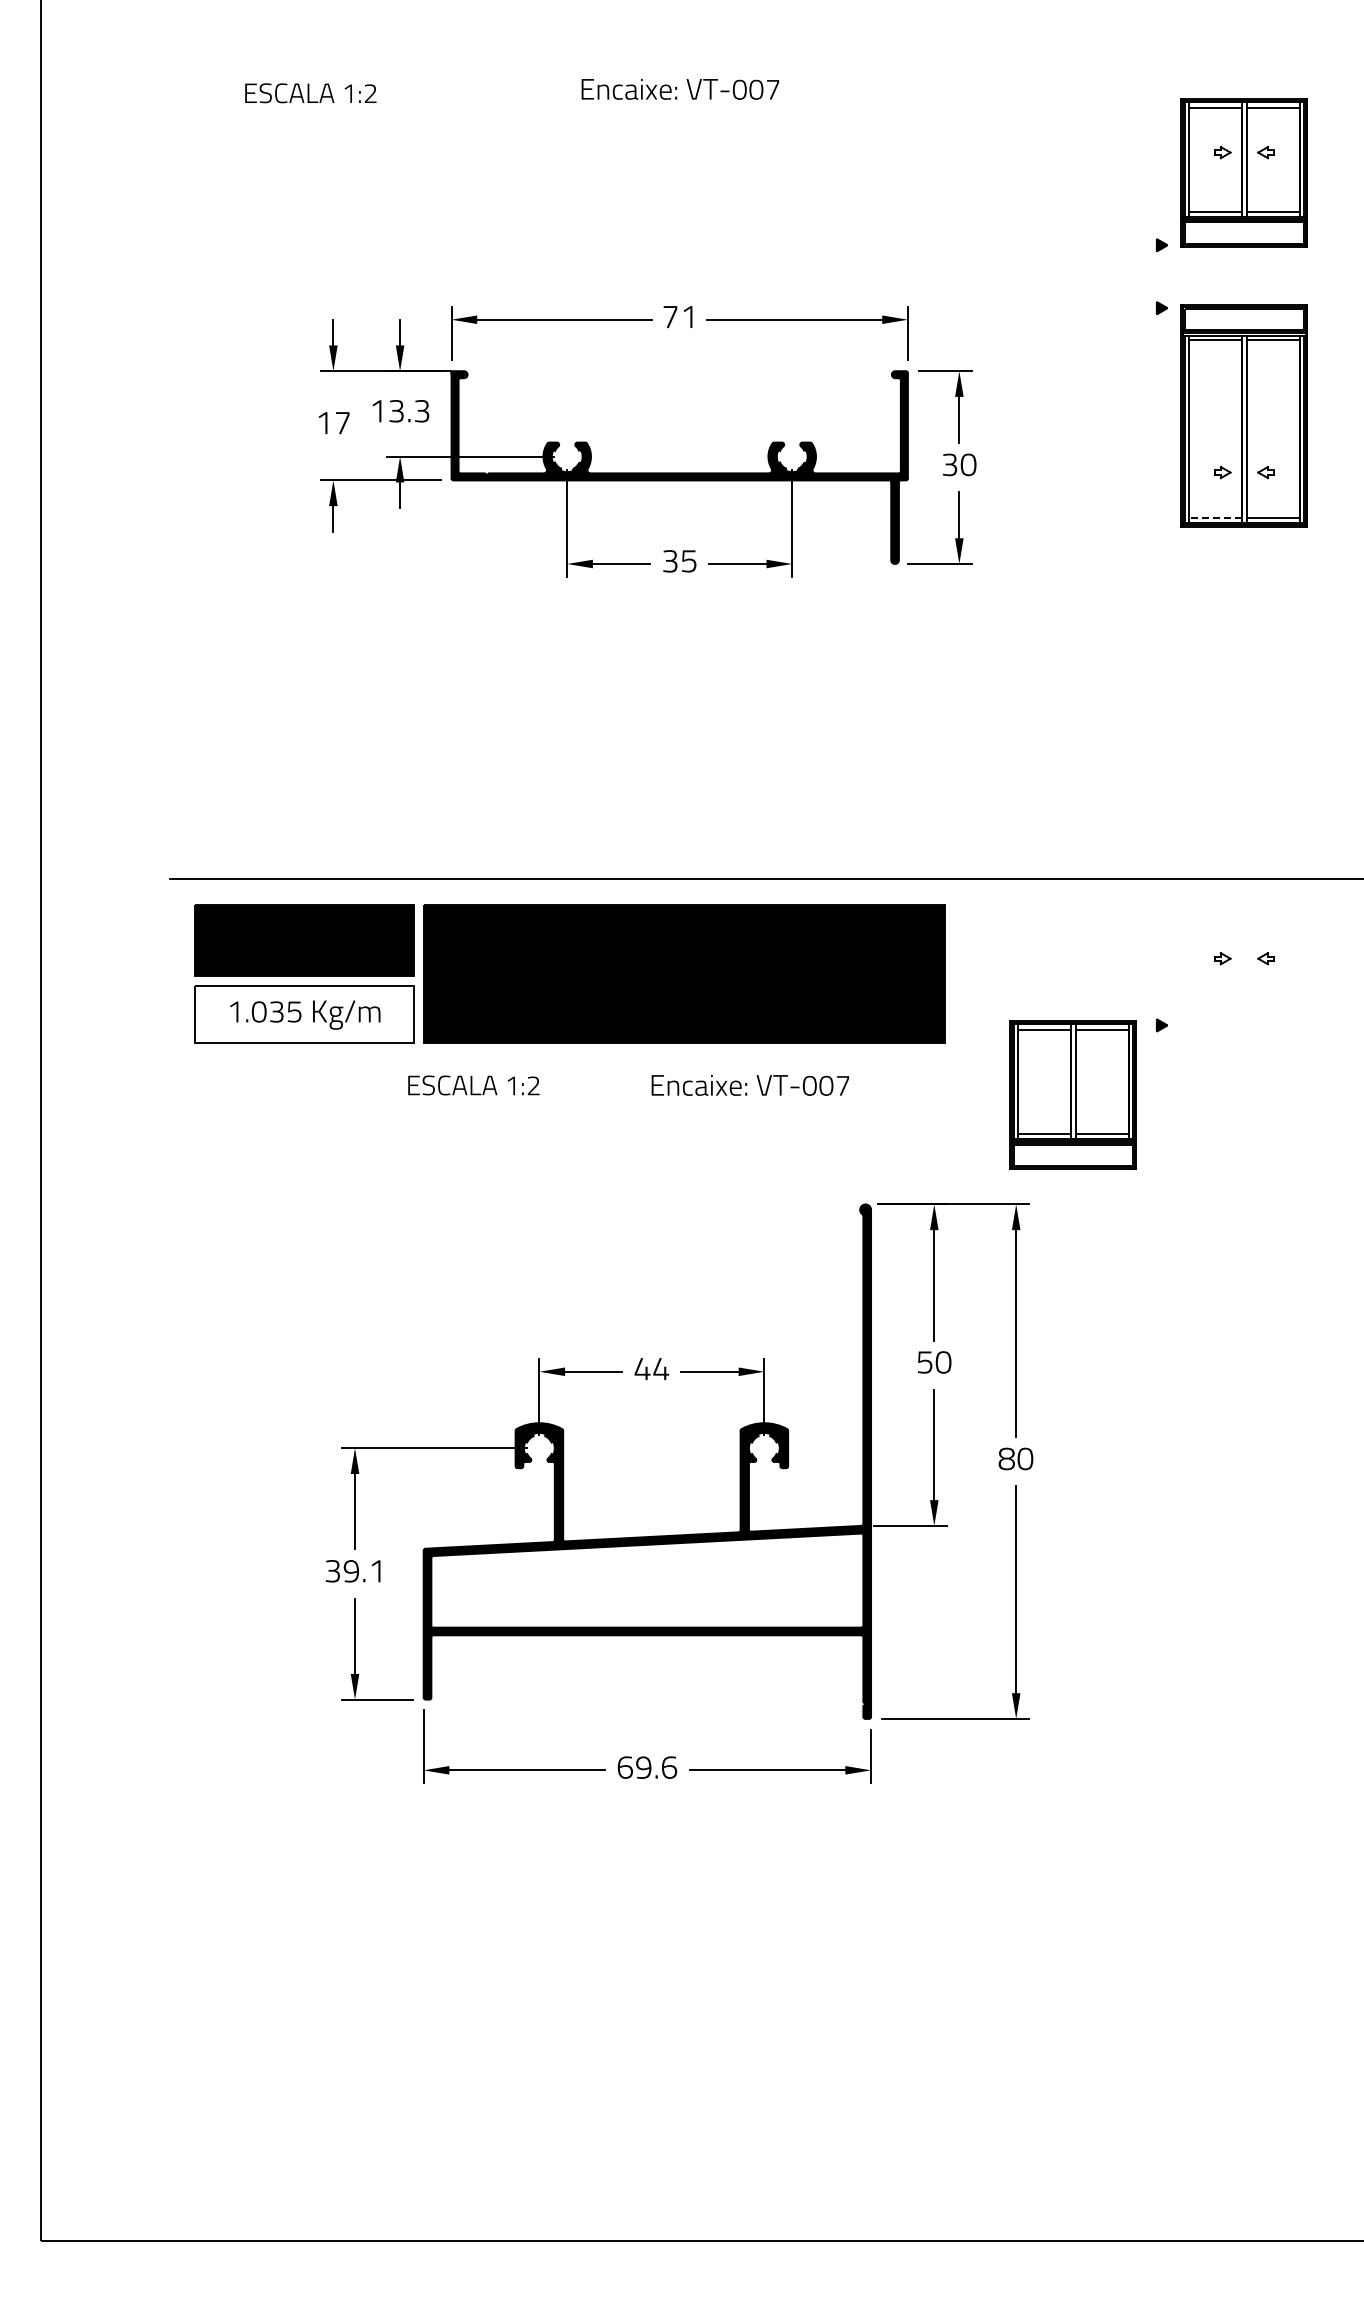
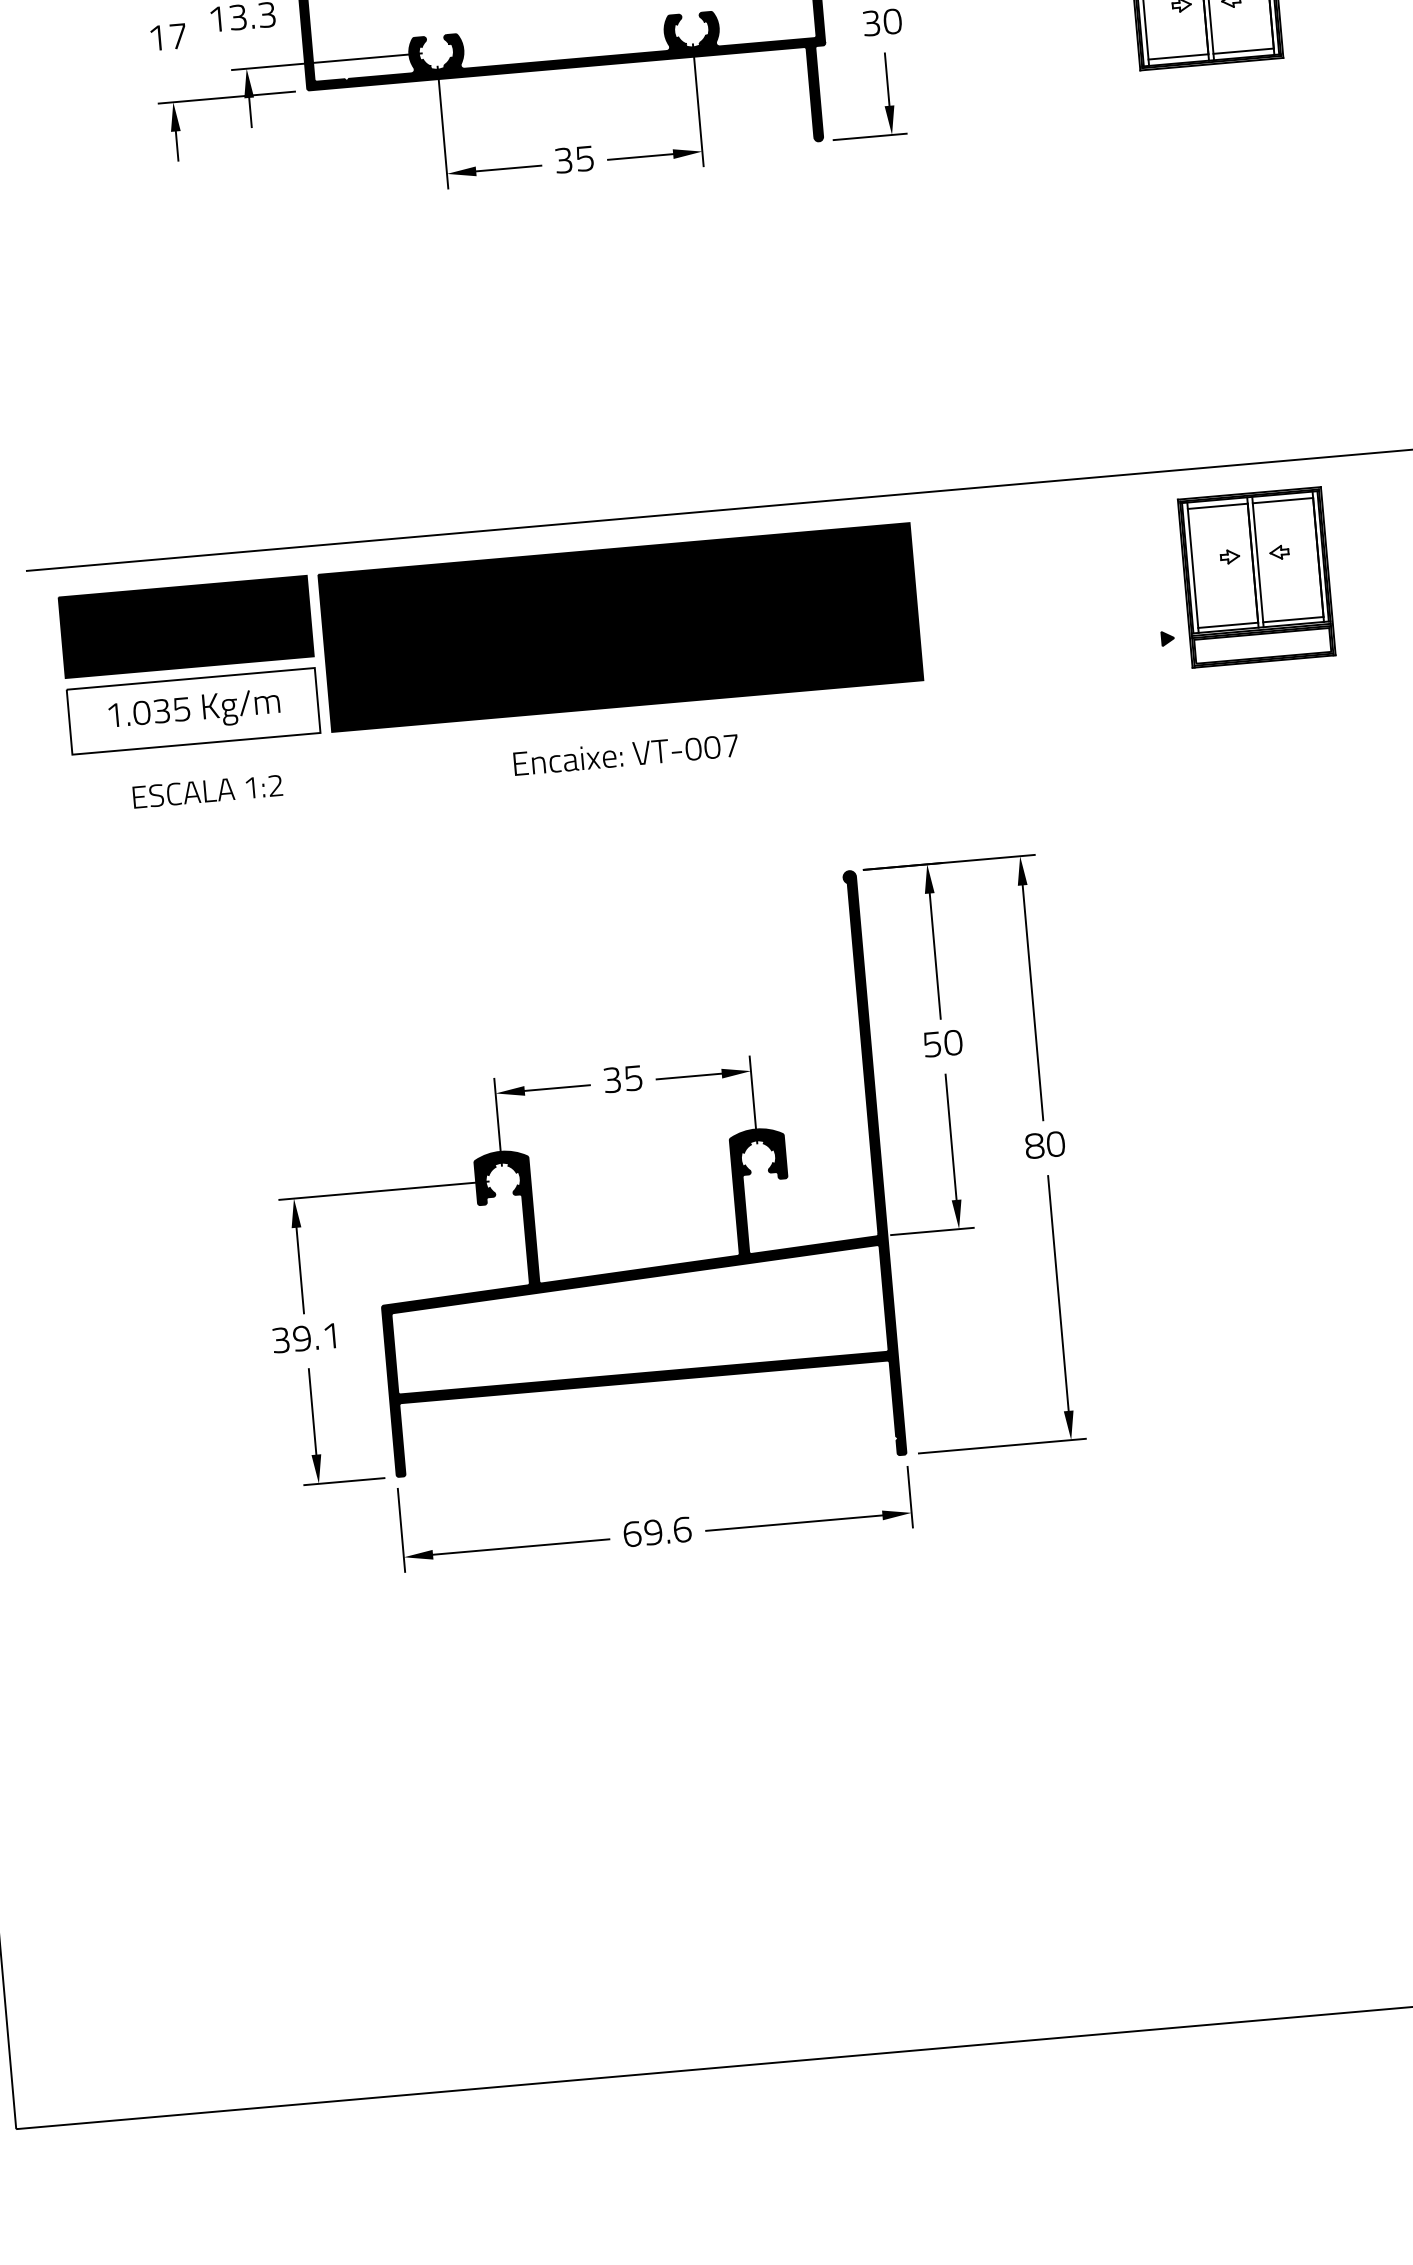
line: (1215, 517) -> (1178, 56), dashed -> solid
text: (473, 1085) -> (207, 791), moved
text: (750, 1085) -> (626, 754), moved
part: (1072, 1094) -> (1255, 577), moved
text: (651, 1368) -> (622, 1078), 44 -> 35

